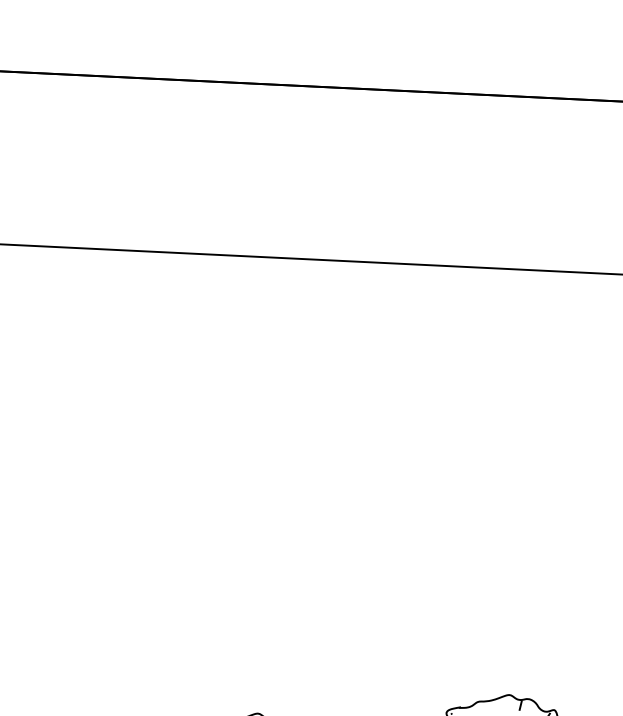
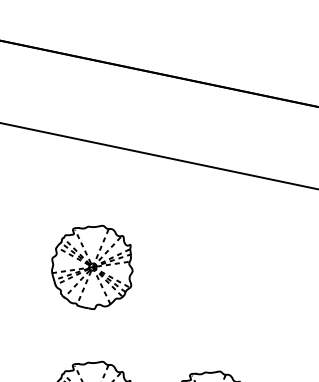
part: (203, 515) -> (92, 266), added

